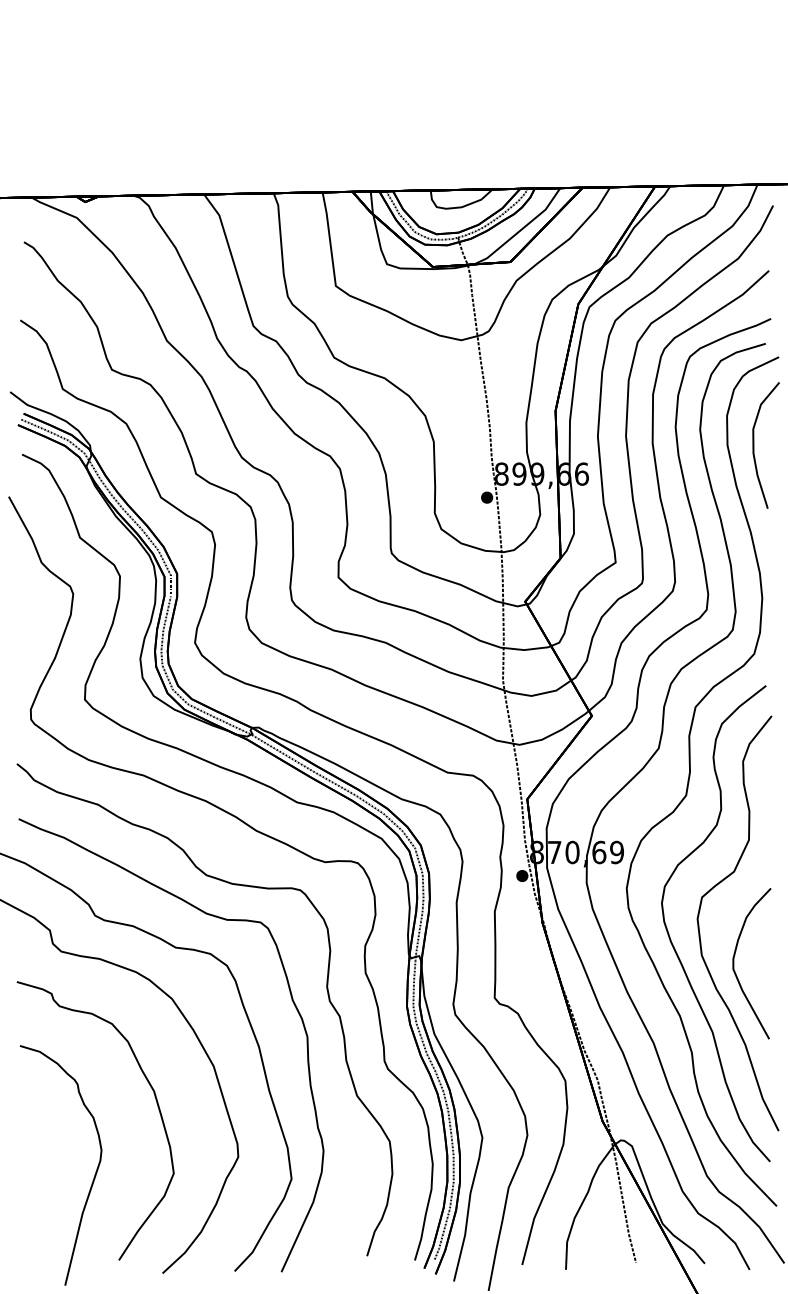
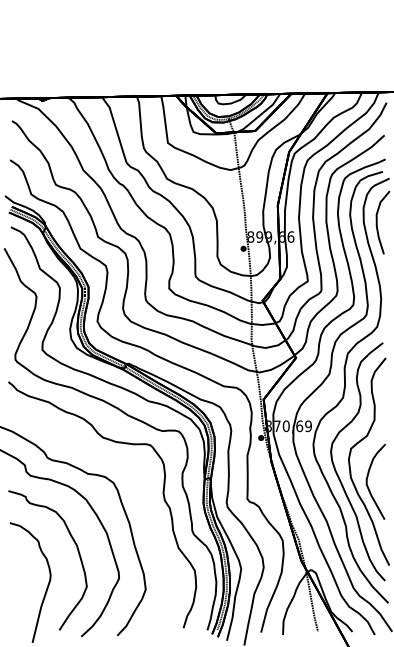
curve: (291, 1000) -> (145, 500), removed

